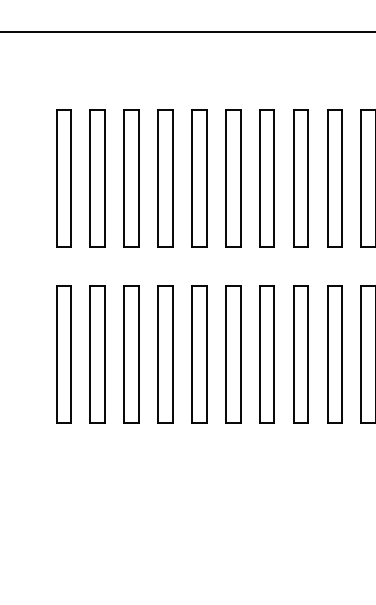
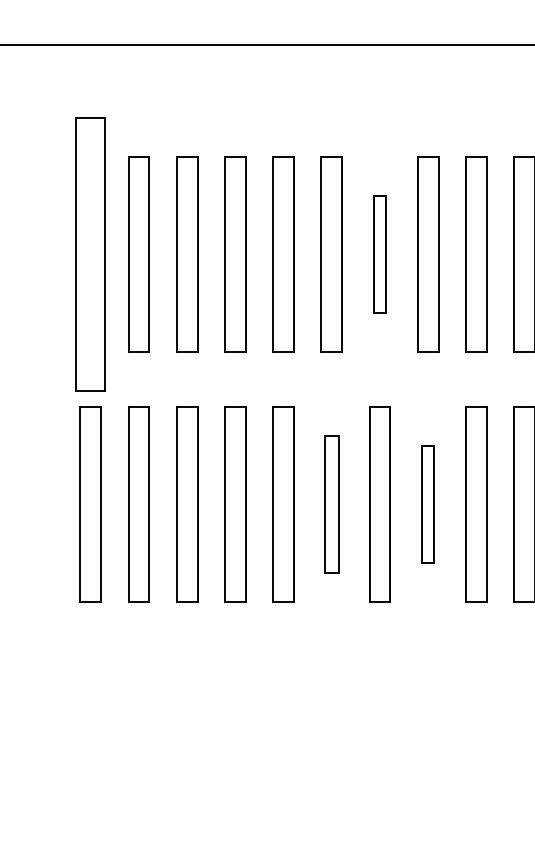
part: (63, 178) -> (90, 254), size x1.4
part: (266, 178) -> (379, 254), size x0.6
part: (233, 354) -> (332, 504), size x0.7
part: (300, 354) -> (427, 504), size x0.6

